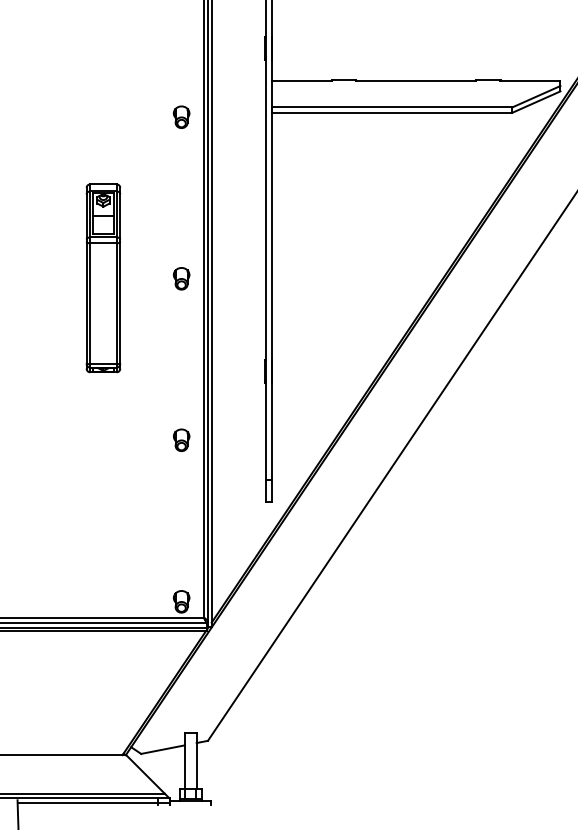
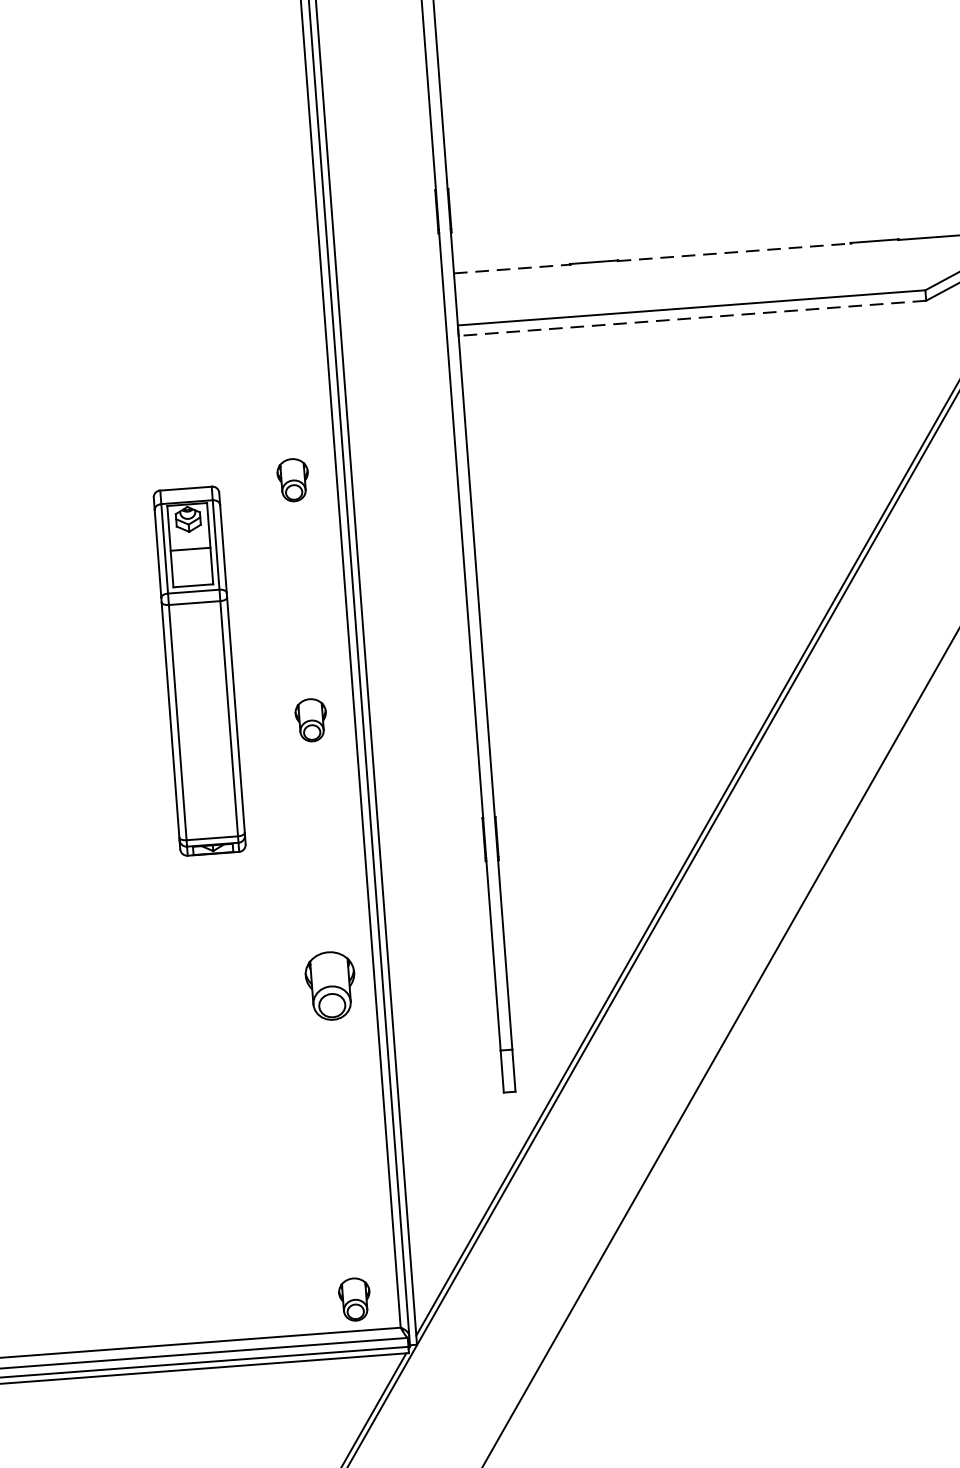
line: (302, 80) -> (513, 268), solid -> dashed
line: (416, 80) -> (735, 251), solid -> dashed
line: (391, 112) -> (691, 317), solid -> dashed
part: (181, 116) -> (292, 478), moved
part: (103, 278) -> (199, 671), moved
part: (181, 278) -> (310, 719), moved
part: (181, 439) -> (330, 984), size x1.6

